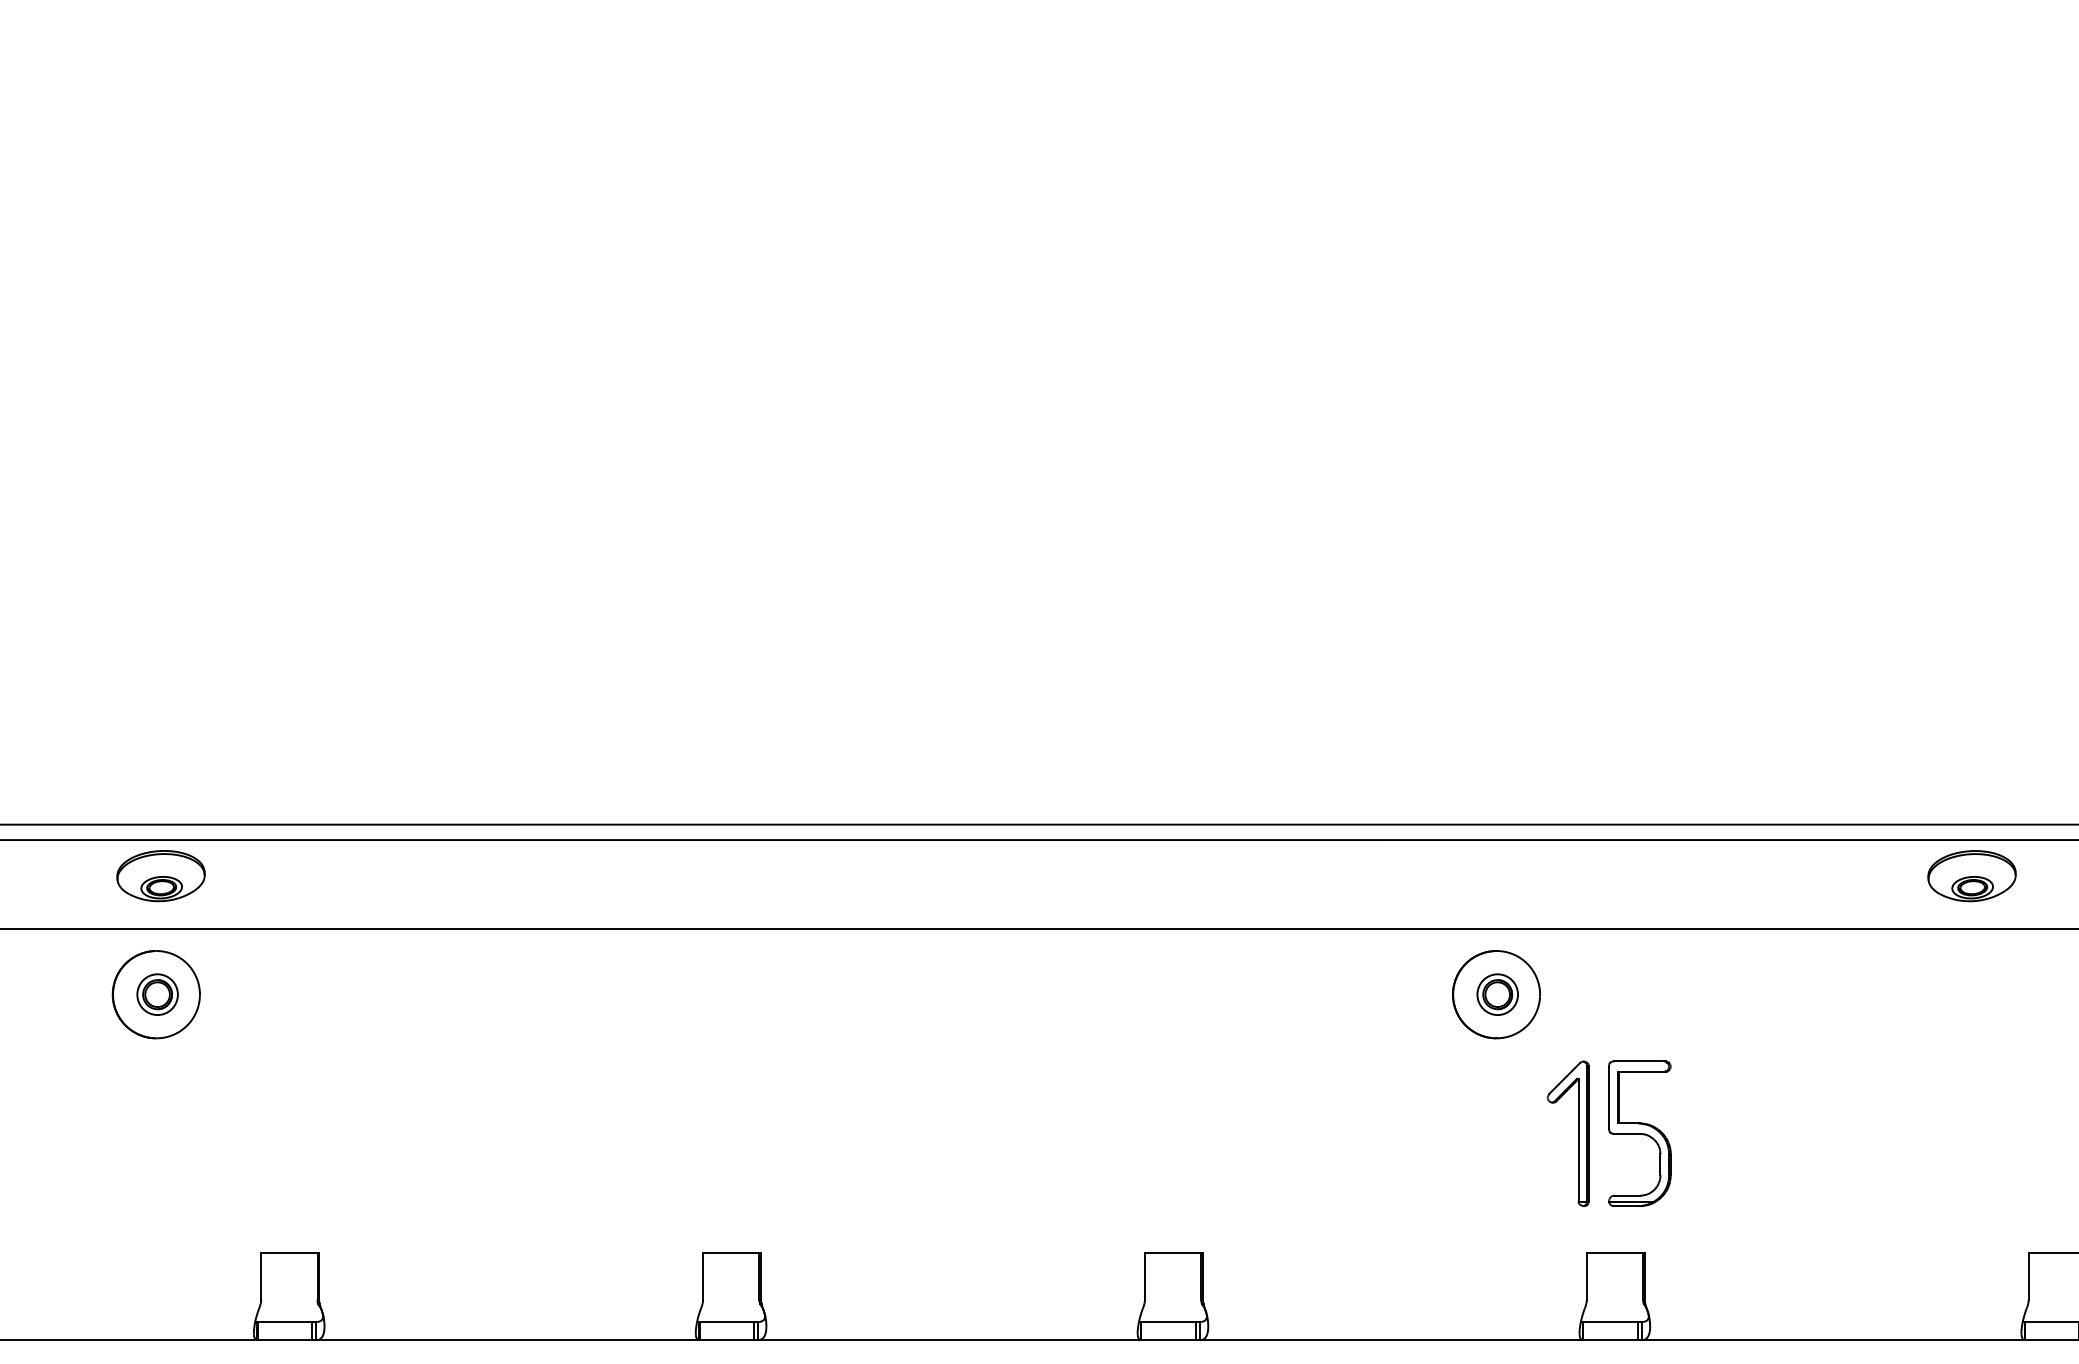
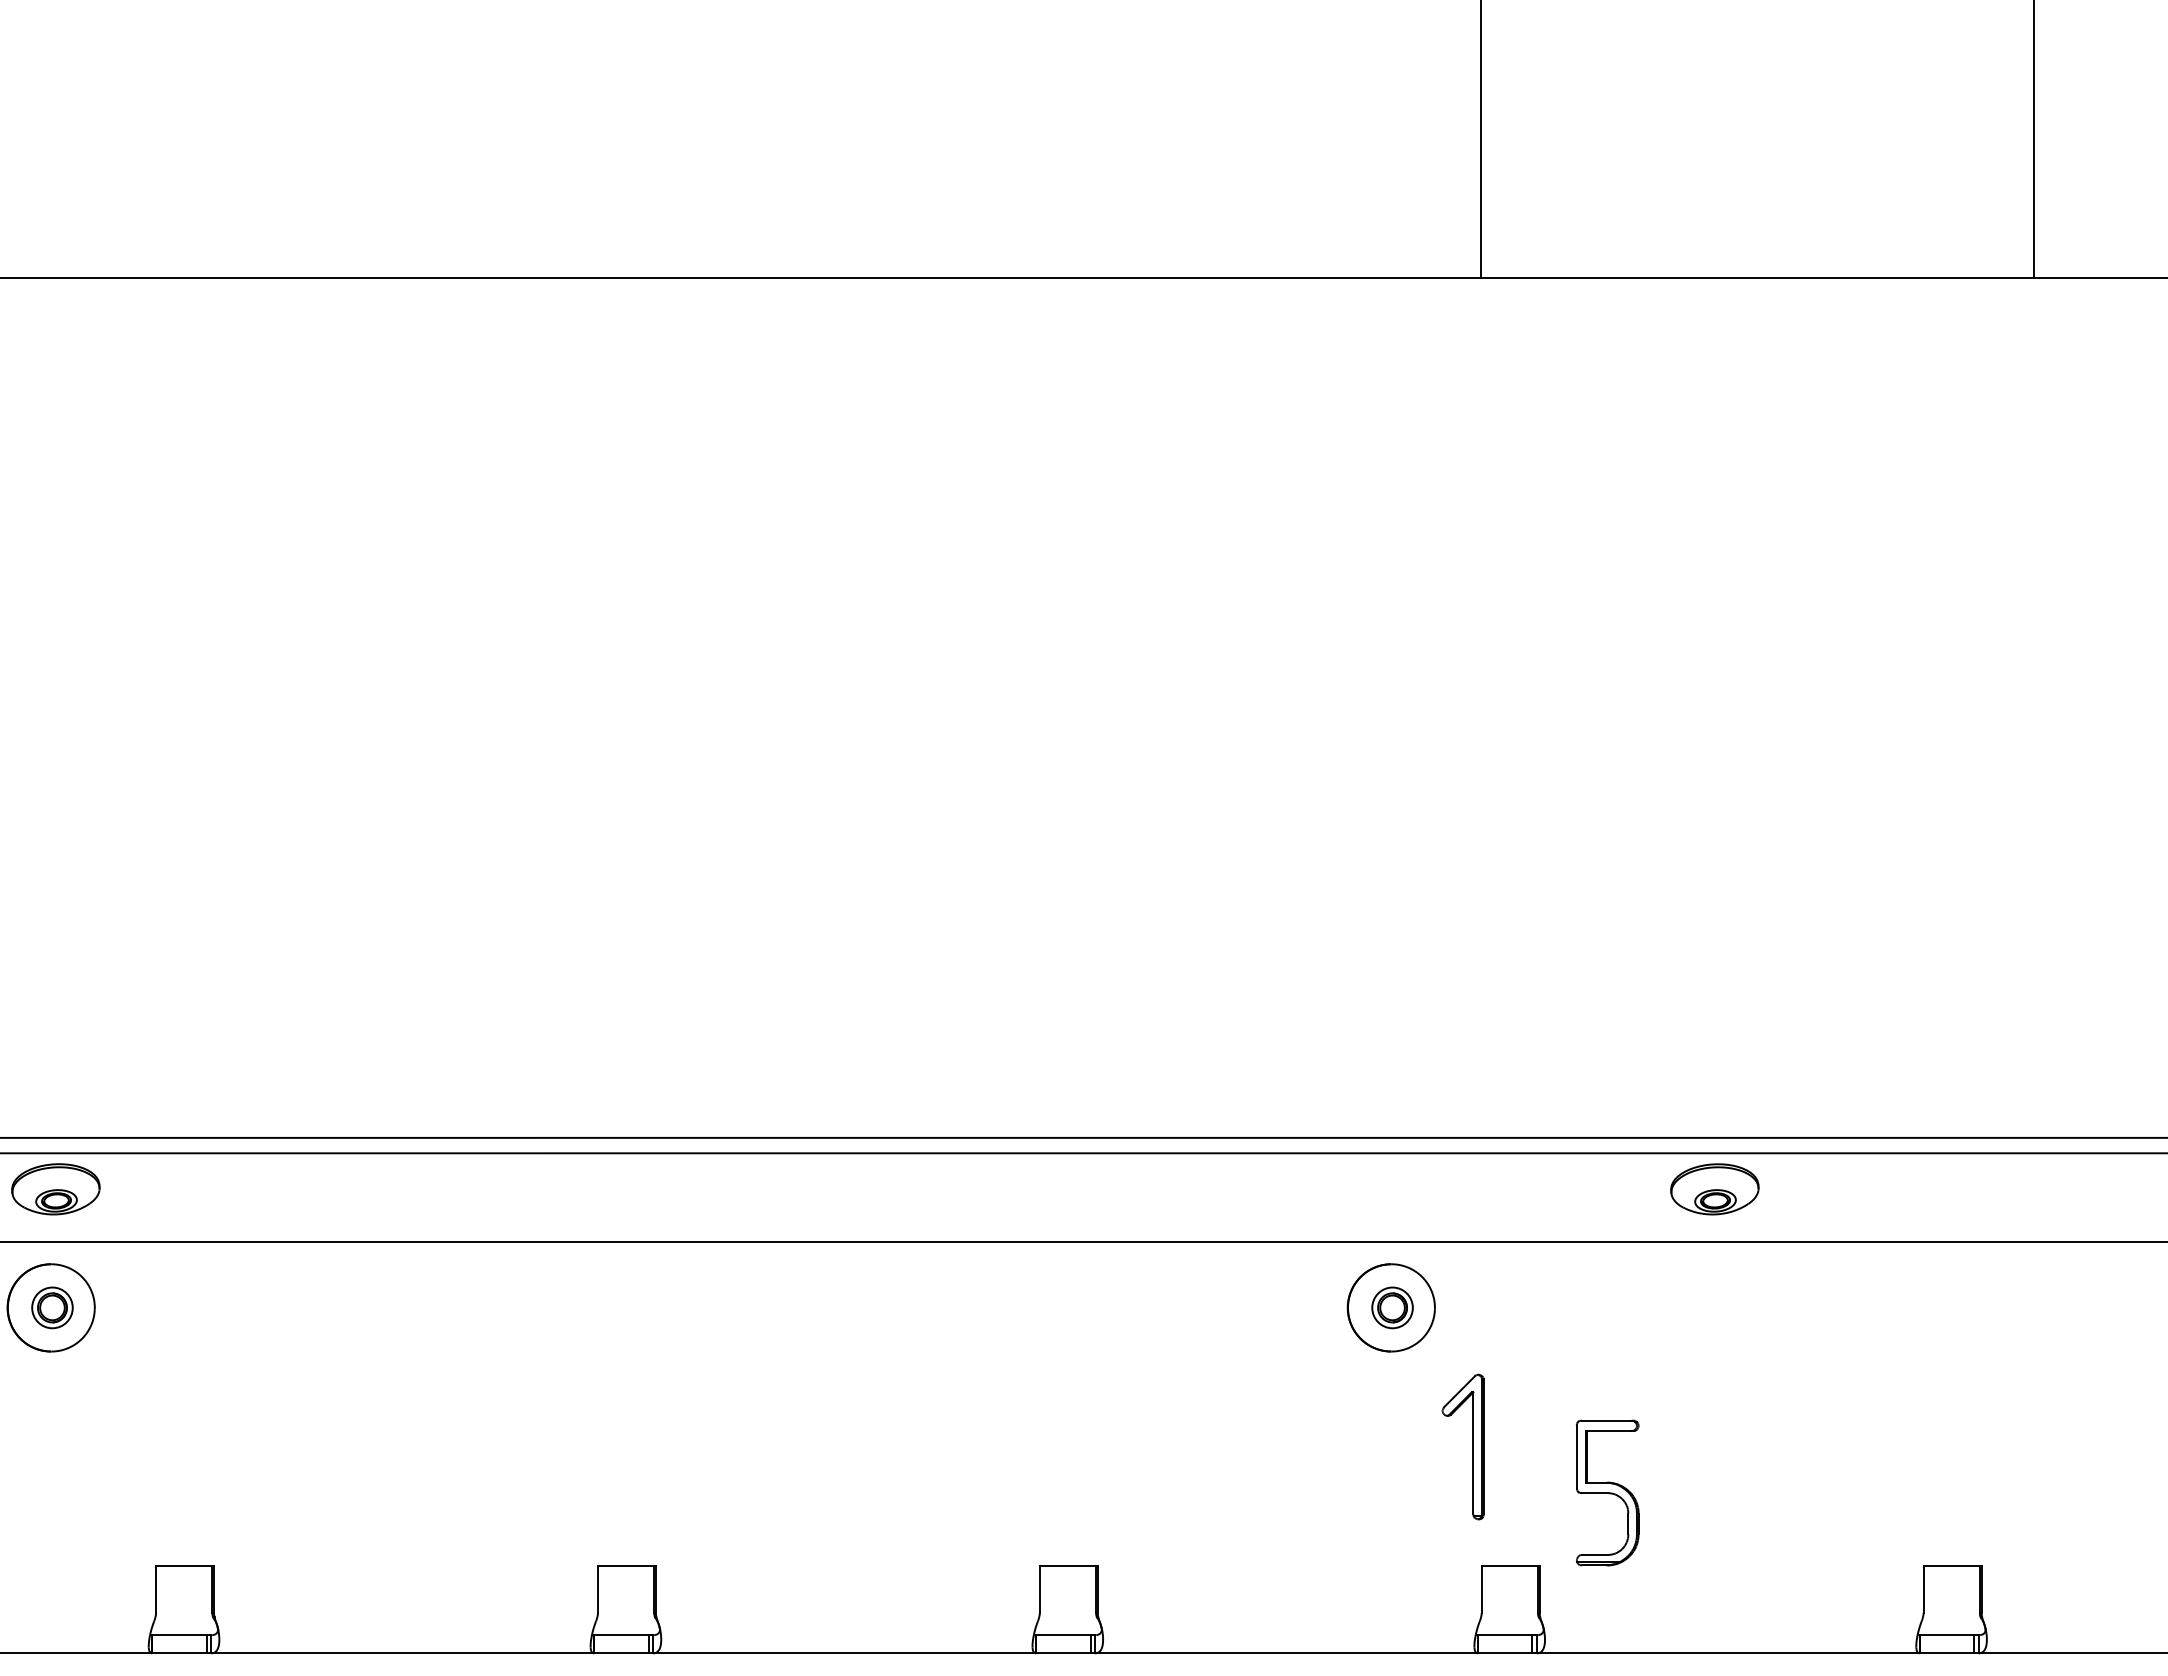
part: (1971, 876) -> (1714, 1189), moved
part: (1639, 1133) -> (1607, 1492), moved

